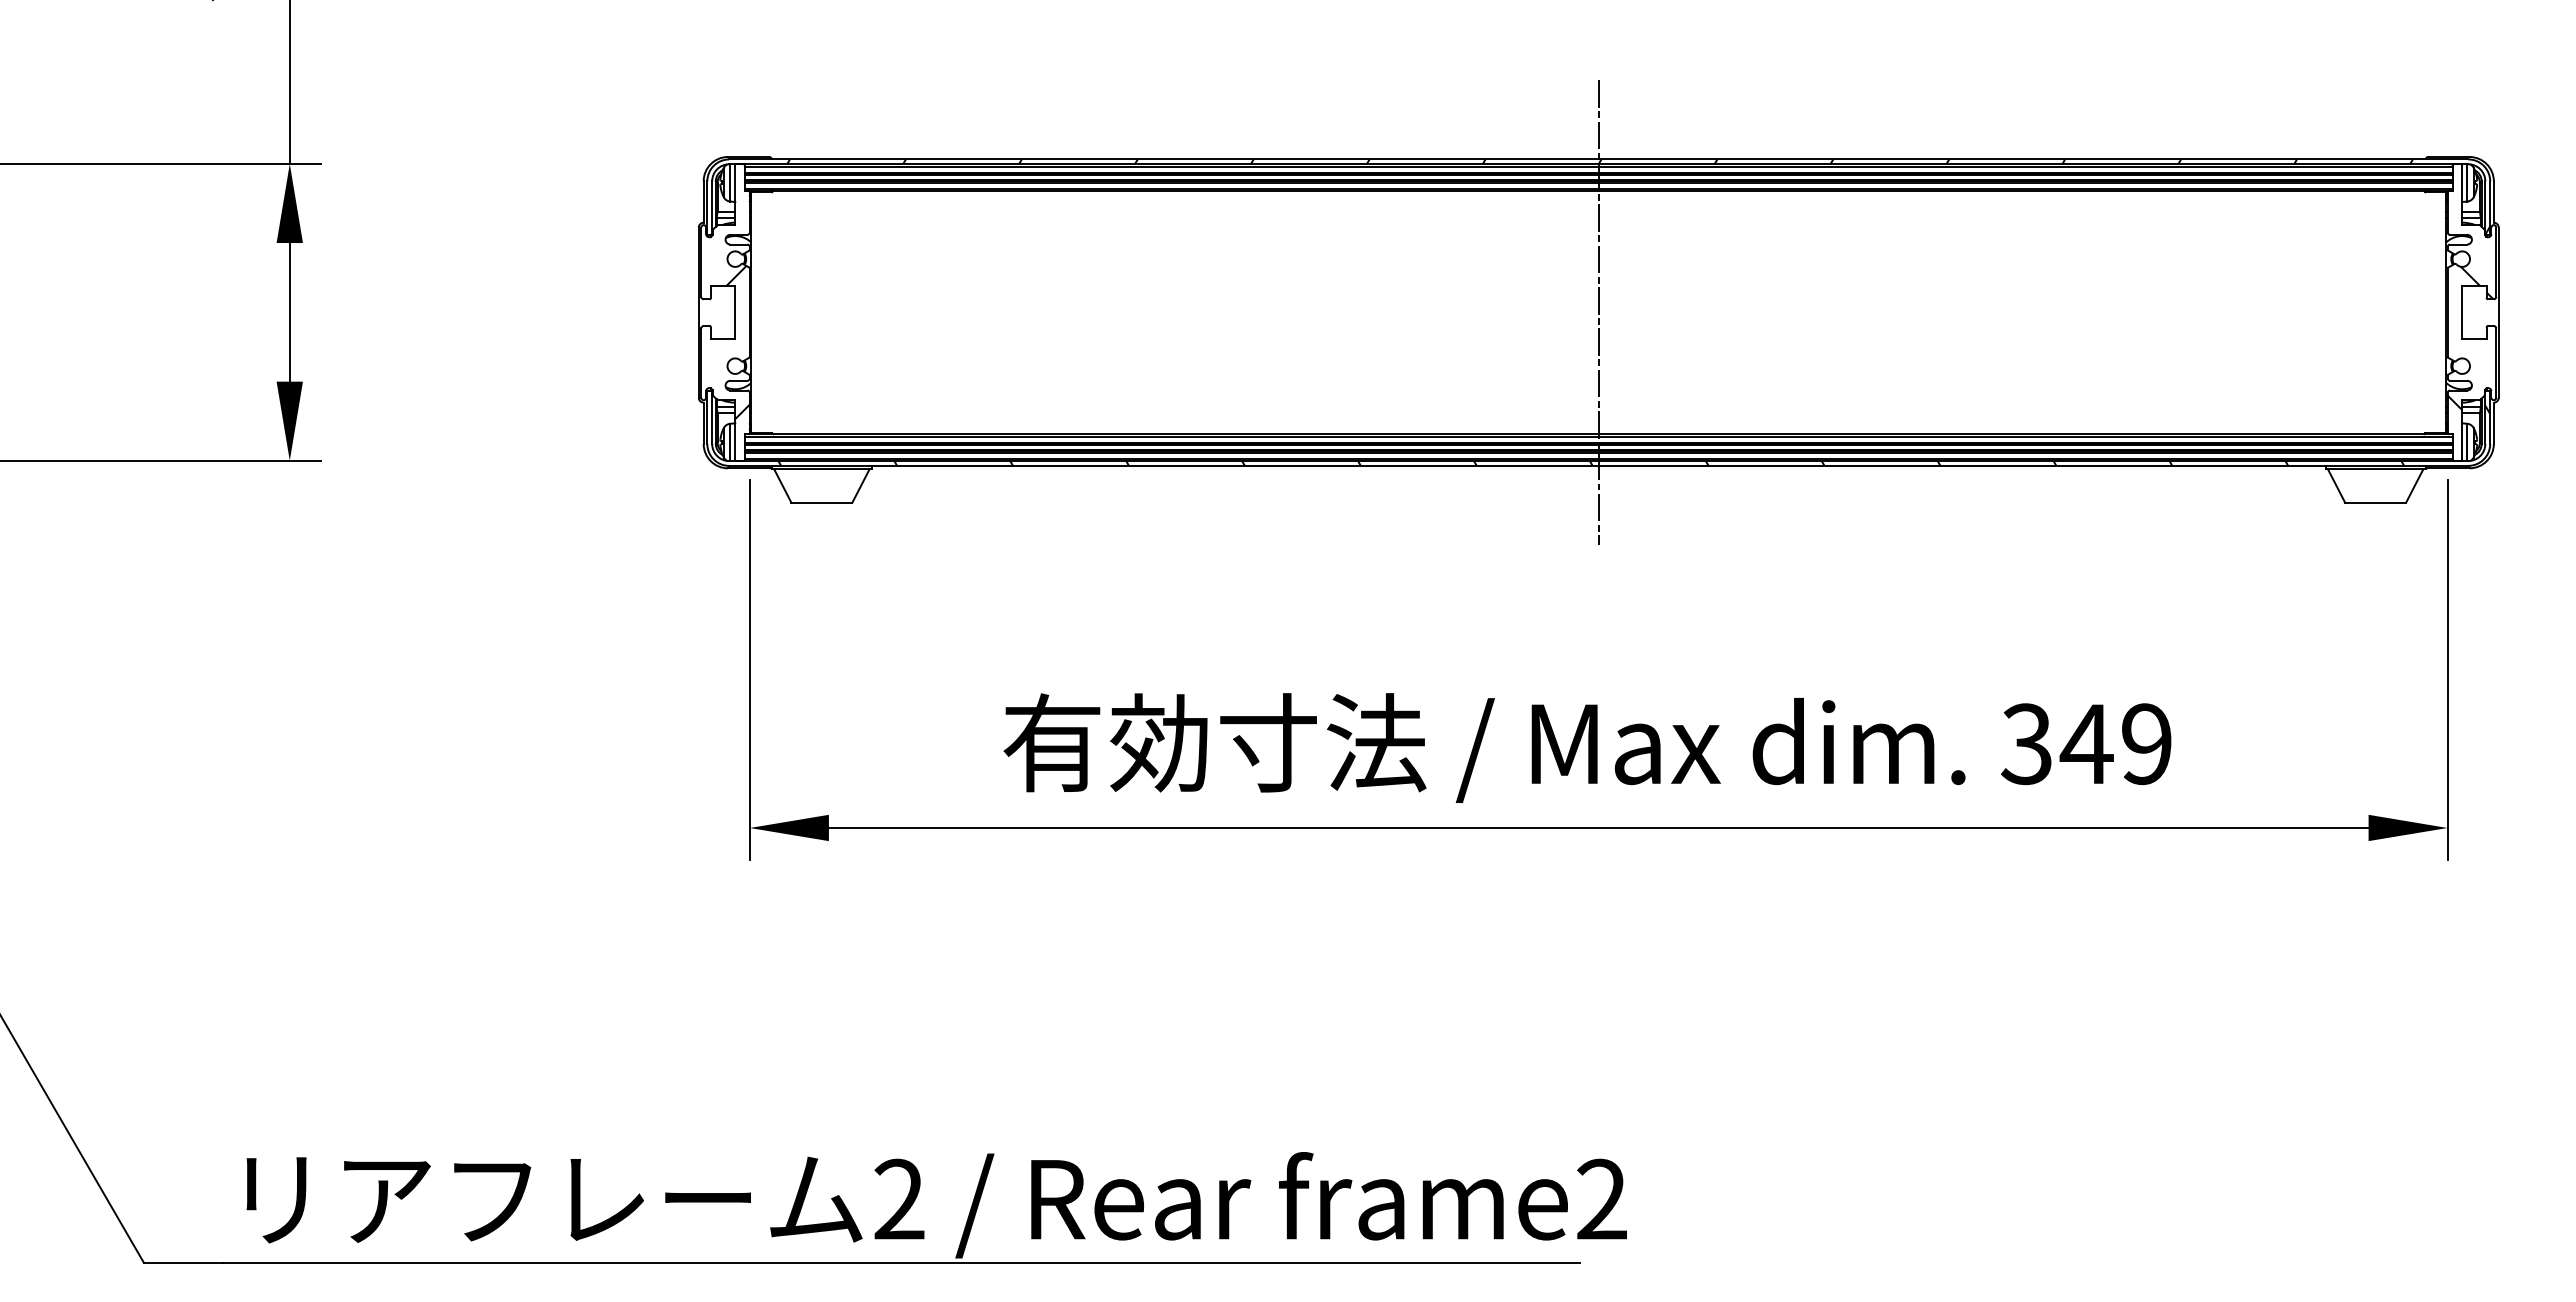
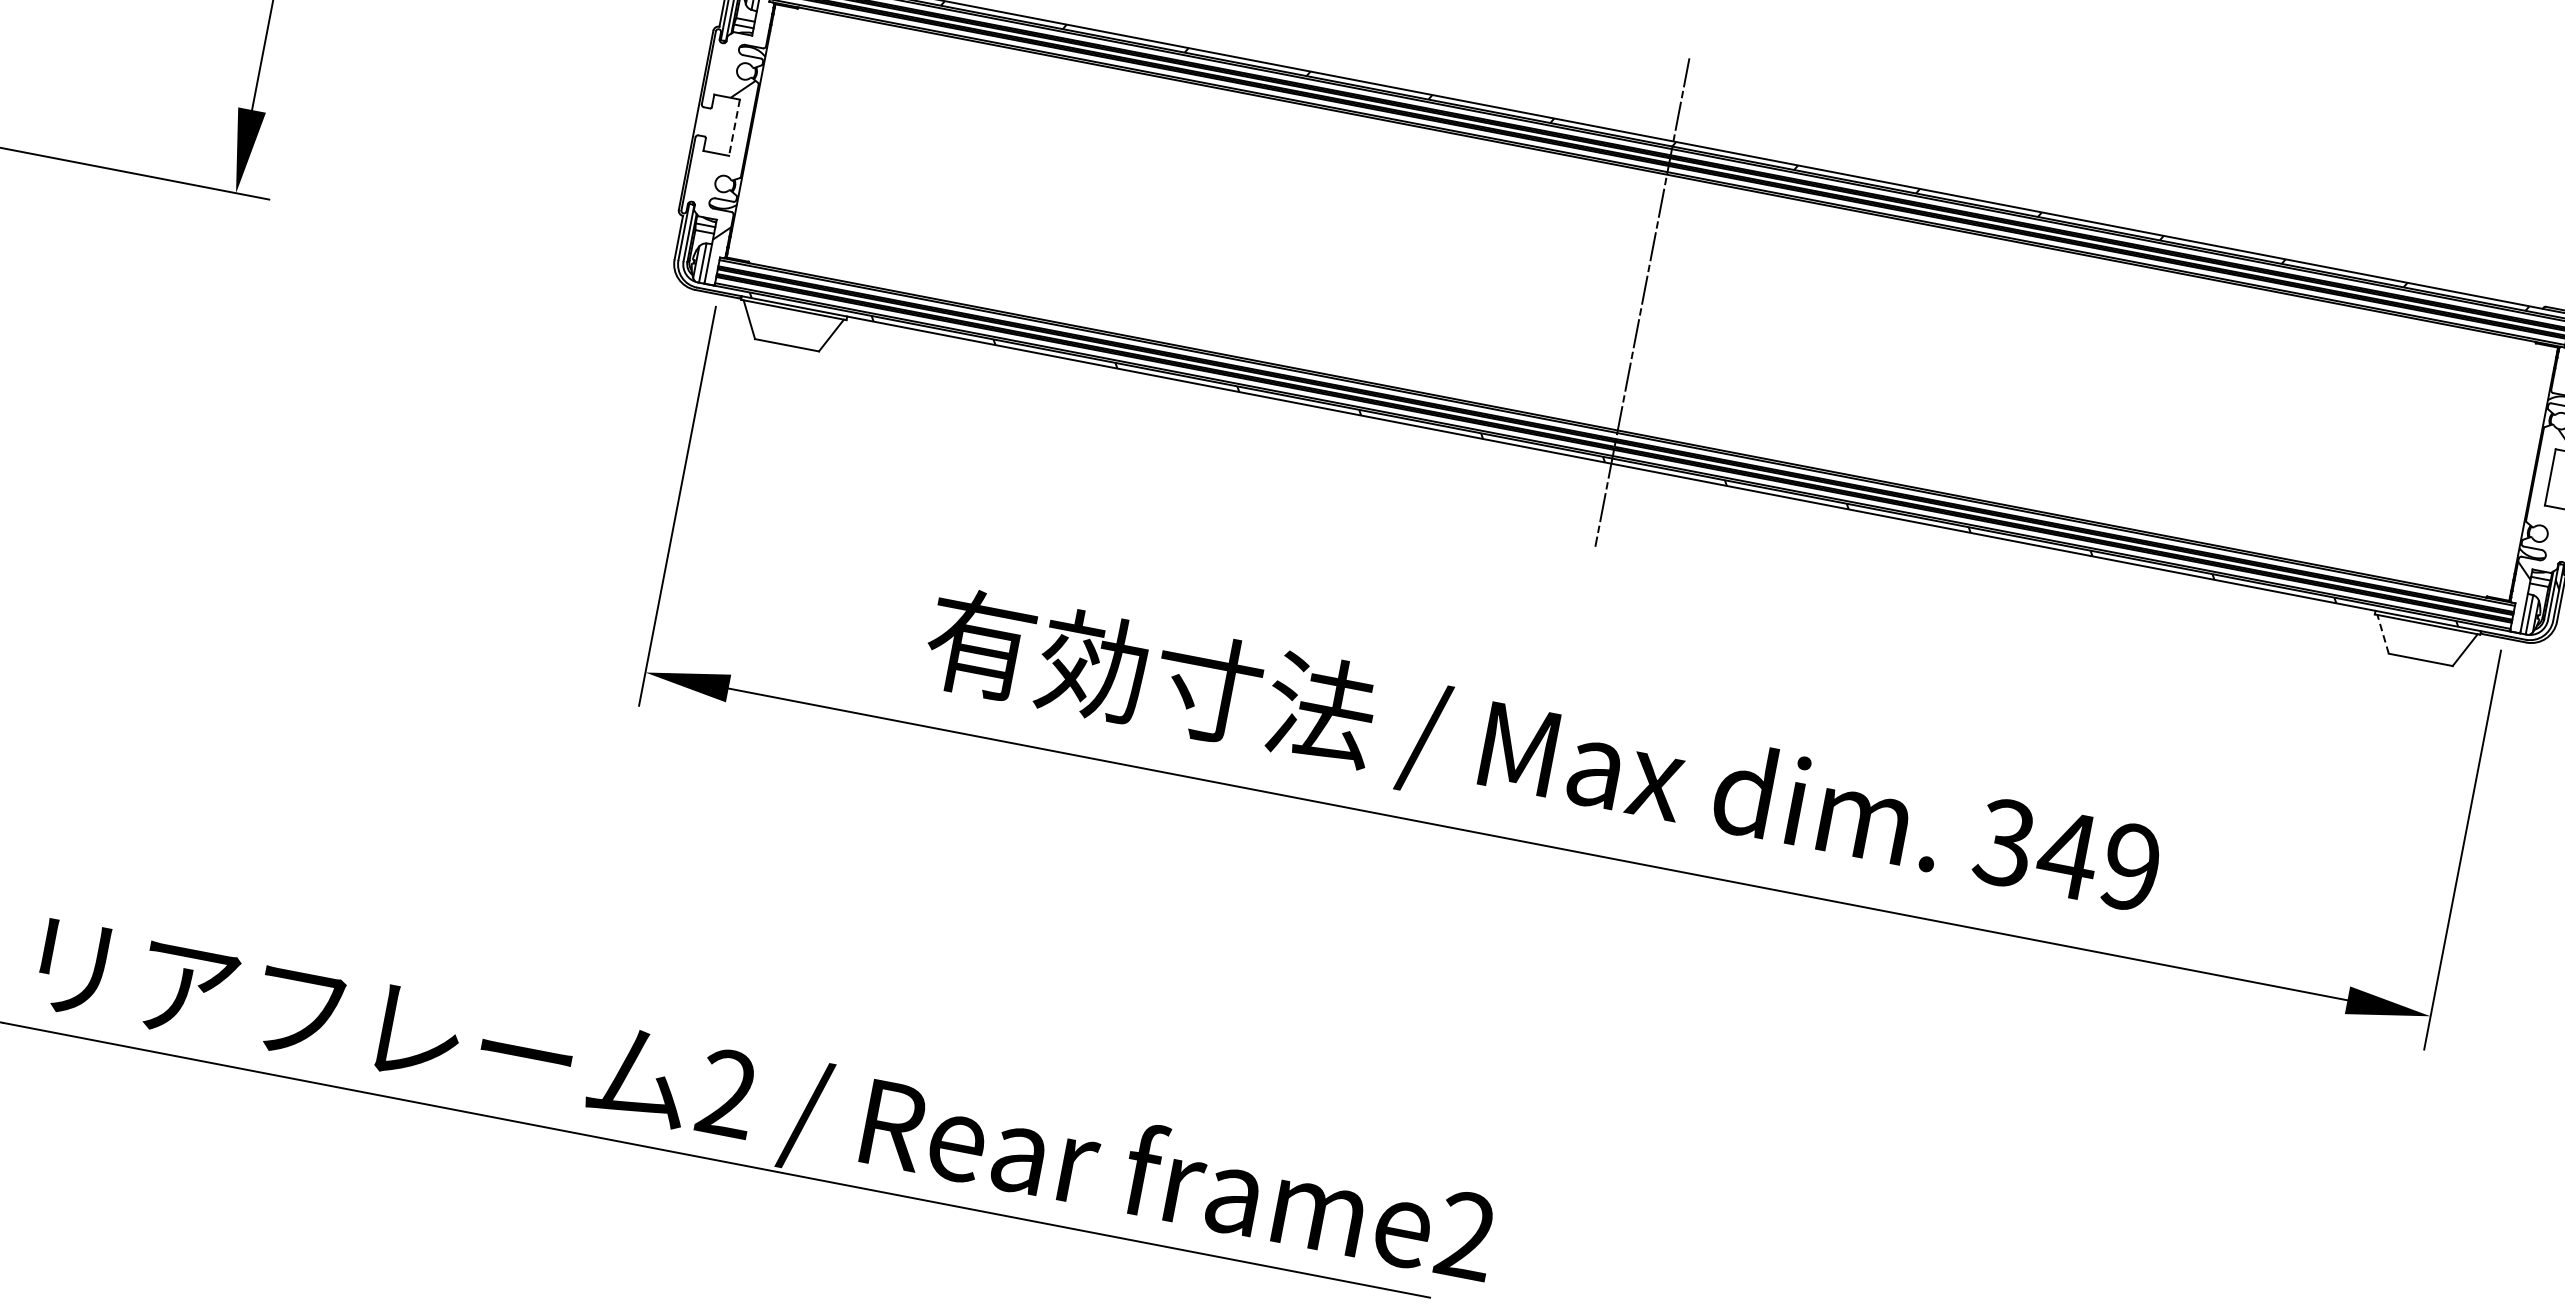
line: (735, 312) -> (734, 127), solid -> dashed
line: (2336, 486) -> (2382, 634), solid -> dashed

